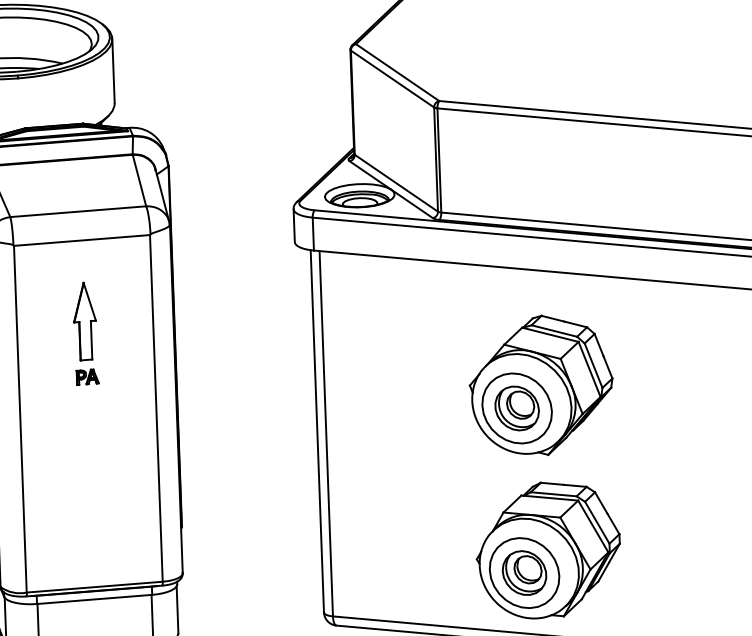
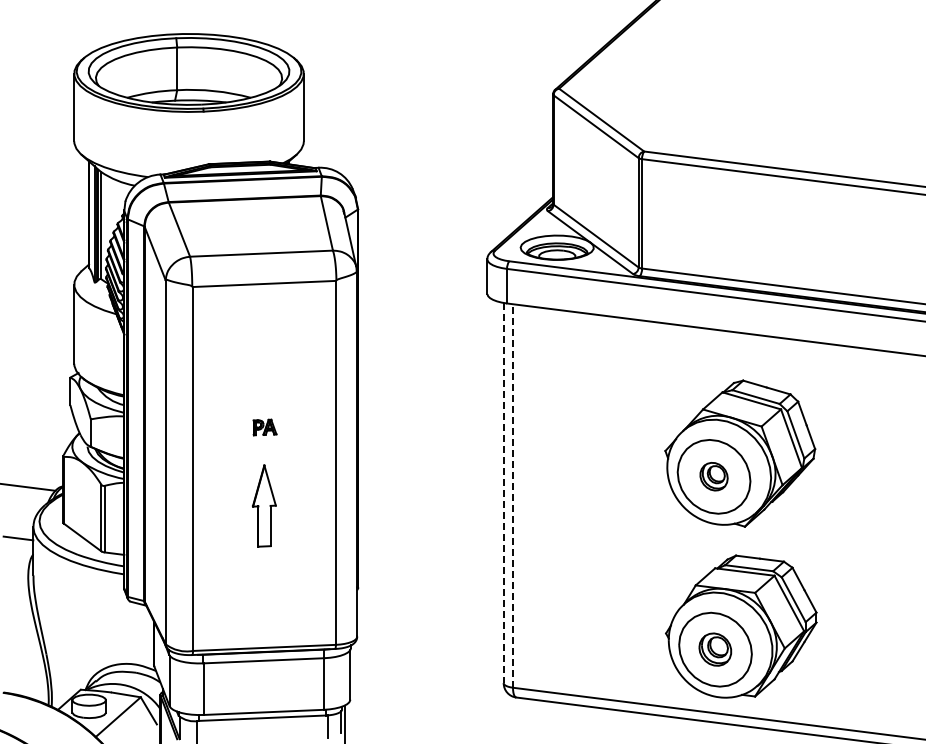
part: (85, 320) -> (264, 505), moved
part: (516, 408) -> (713, 476), size x0.6
line: (317, 431) -> (503, 493), solid -> dashed
line: (326, 433) -> (513, 495), solid -> dashed
part: (523, 572) -> (714, 649), size x0.7

